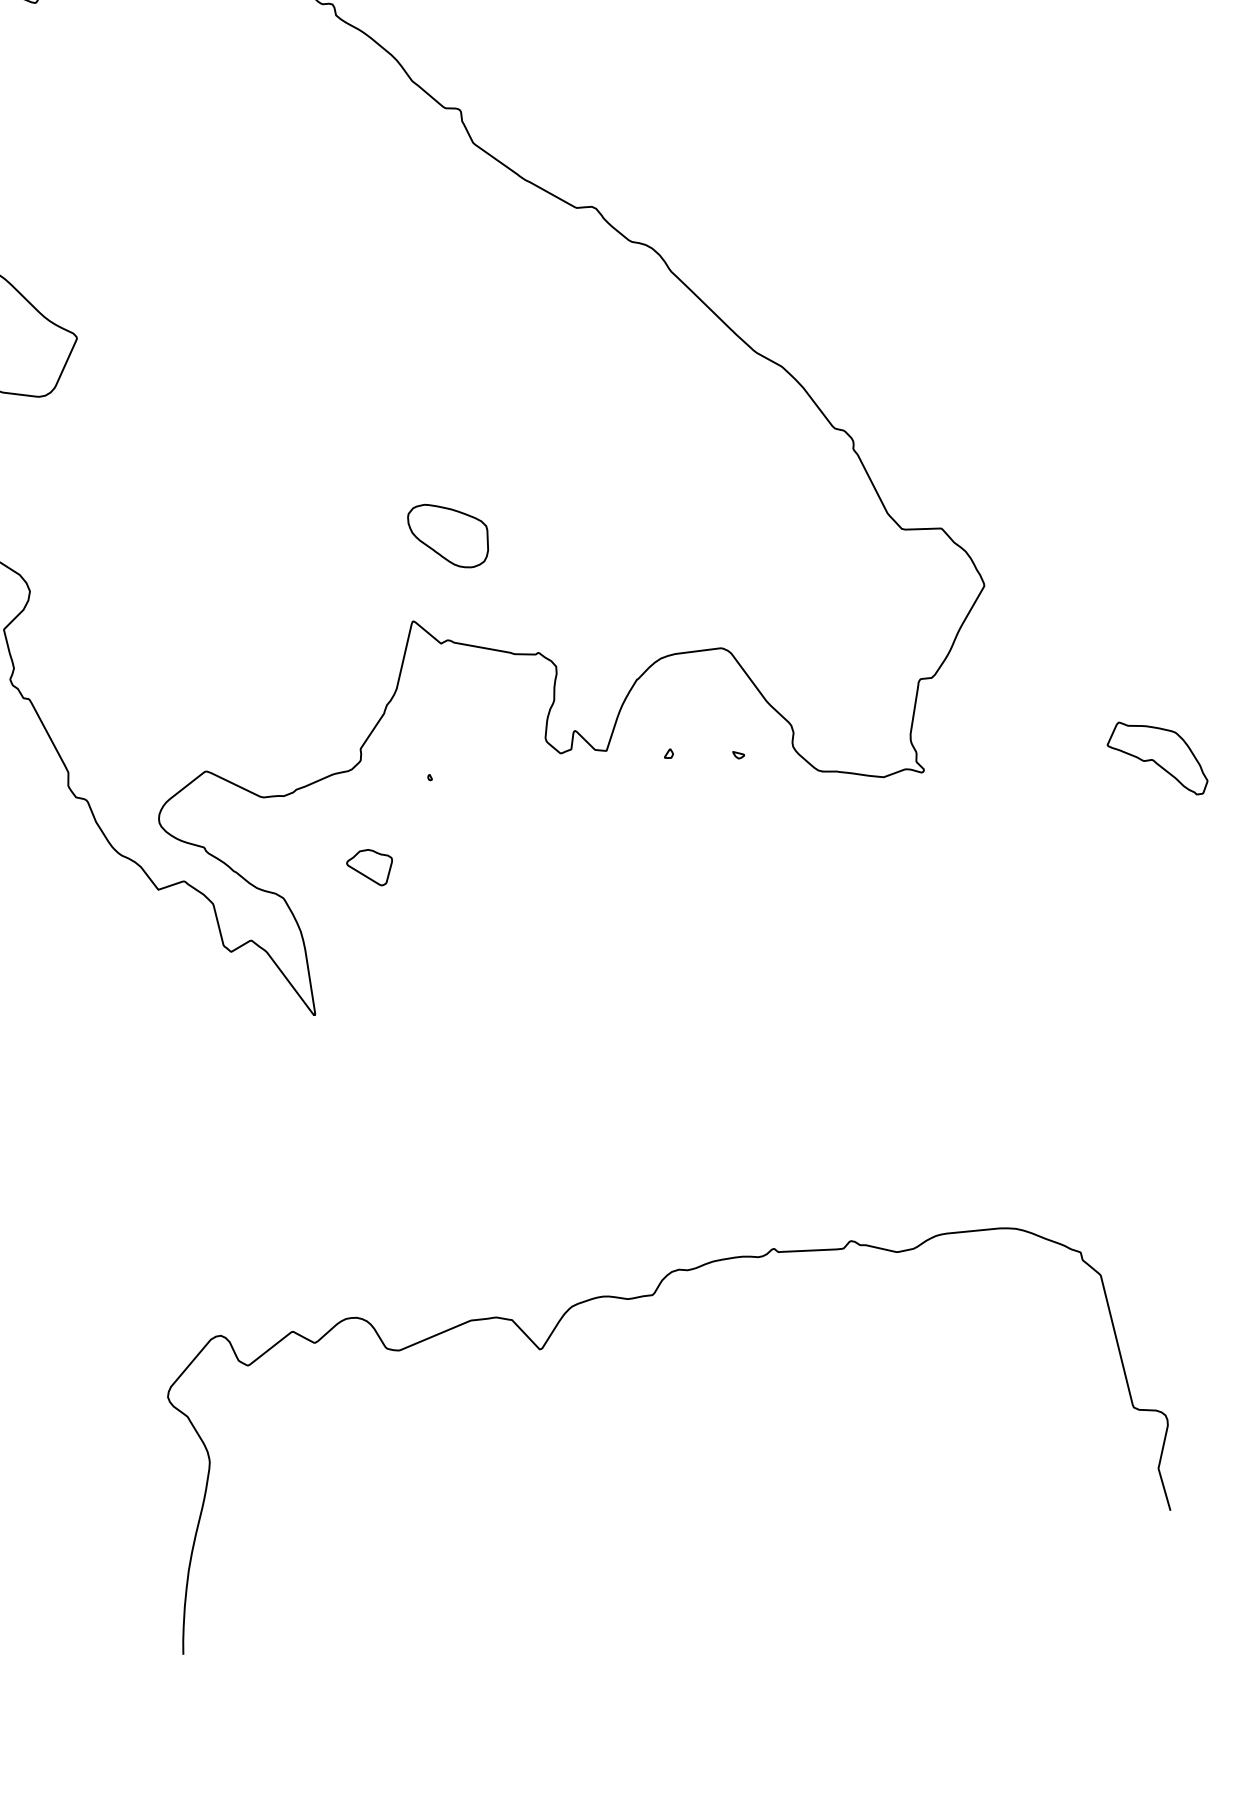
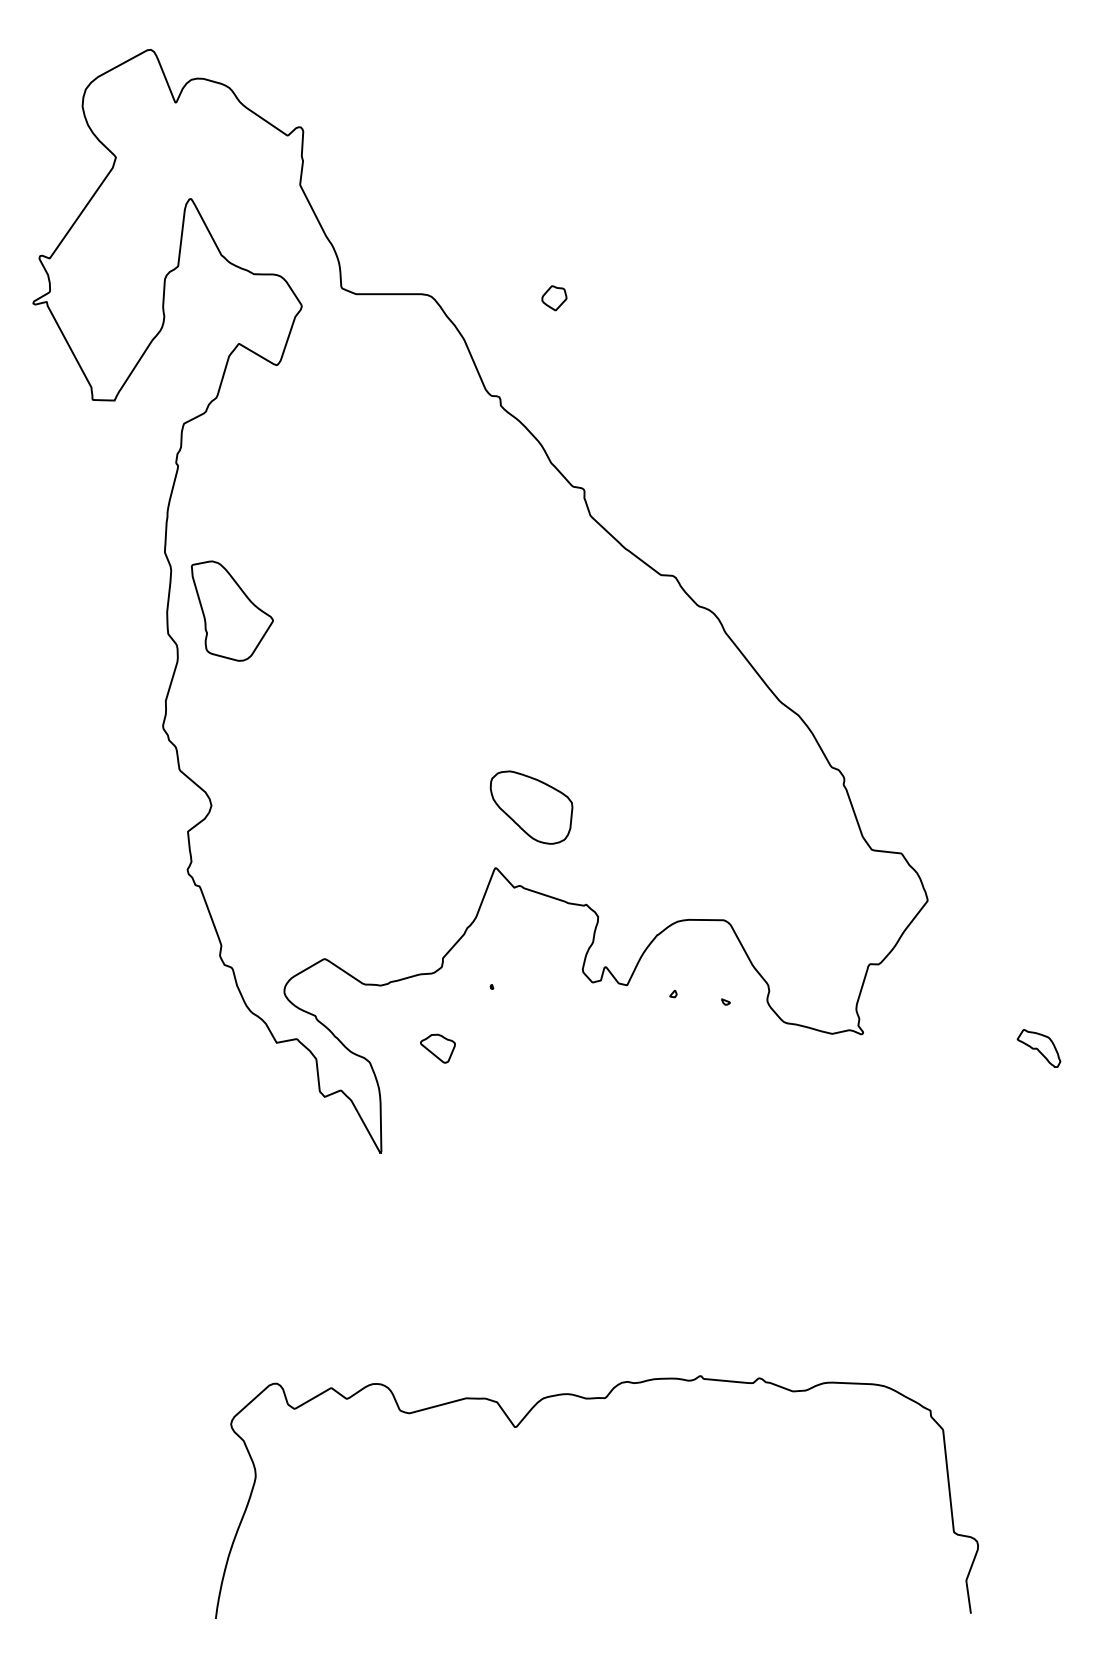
part: (449, 535) -> (531, 807), size x1.4
part: (1156, 758) -> (1038, 1048), size x0.6

